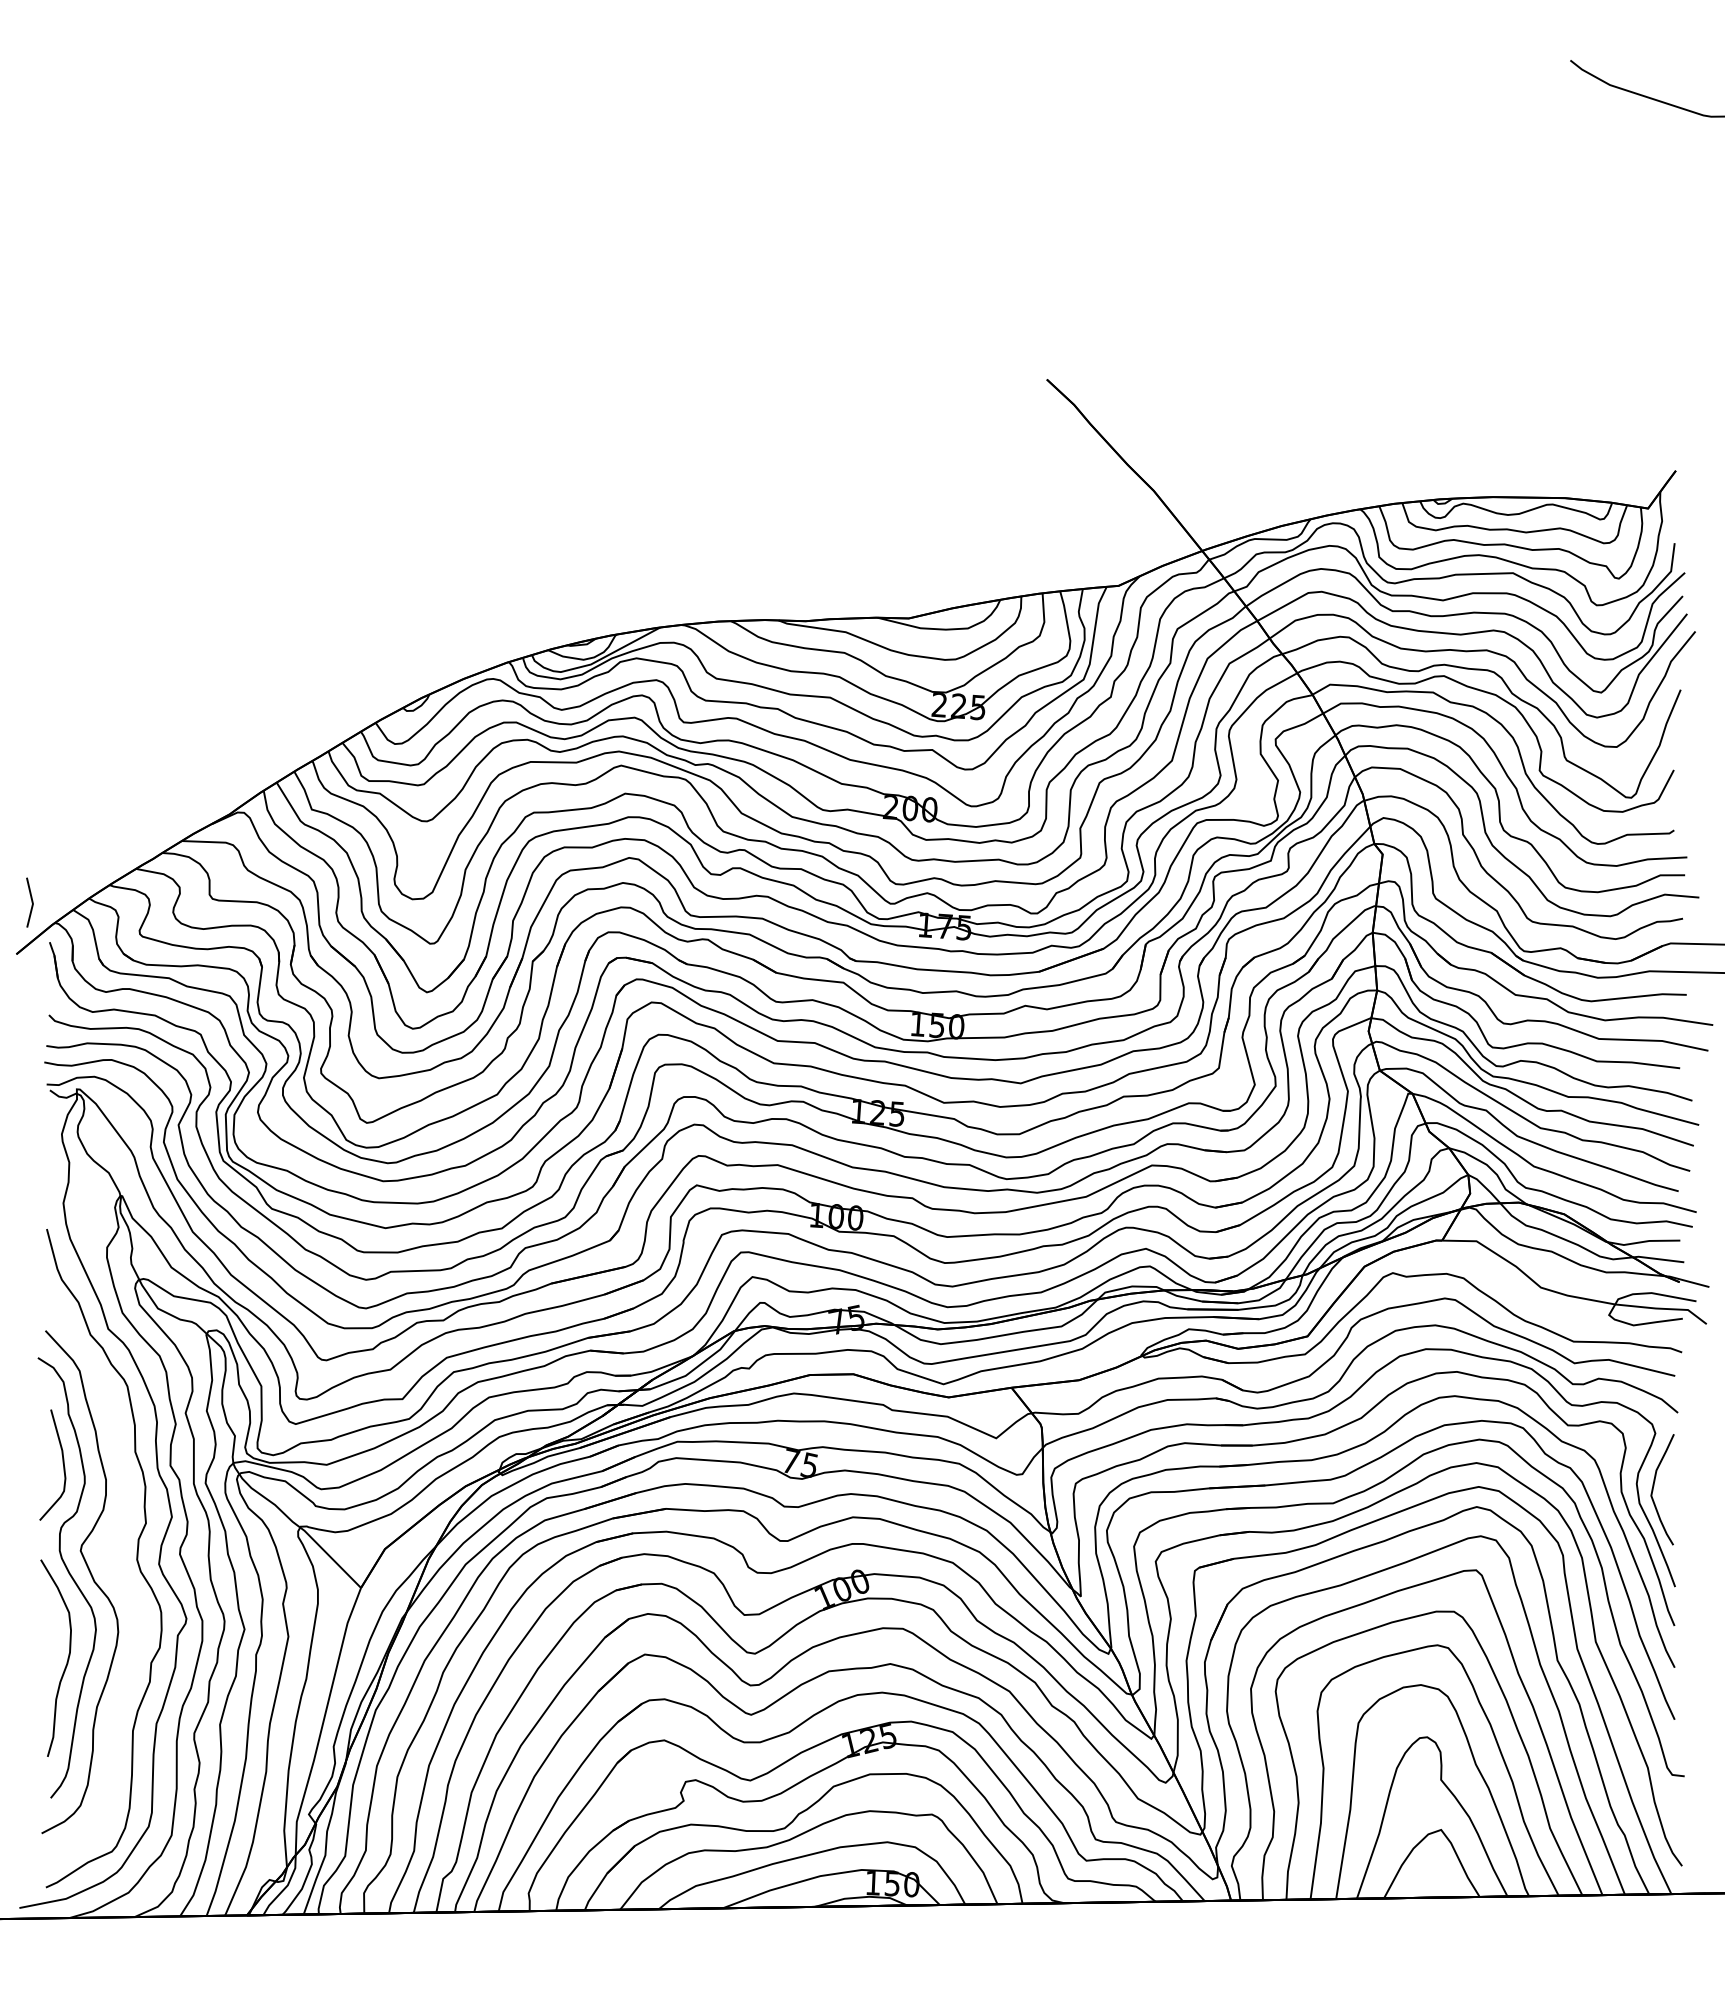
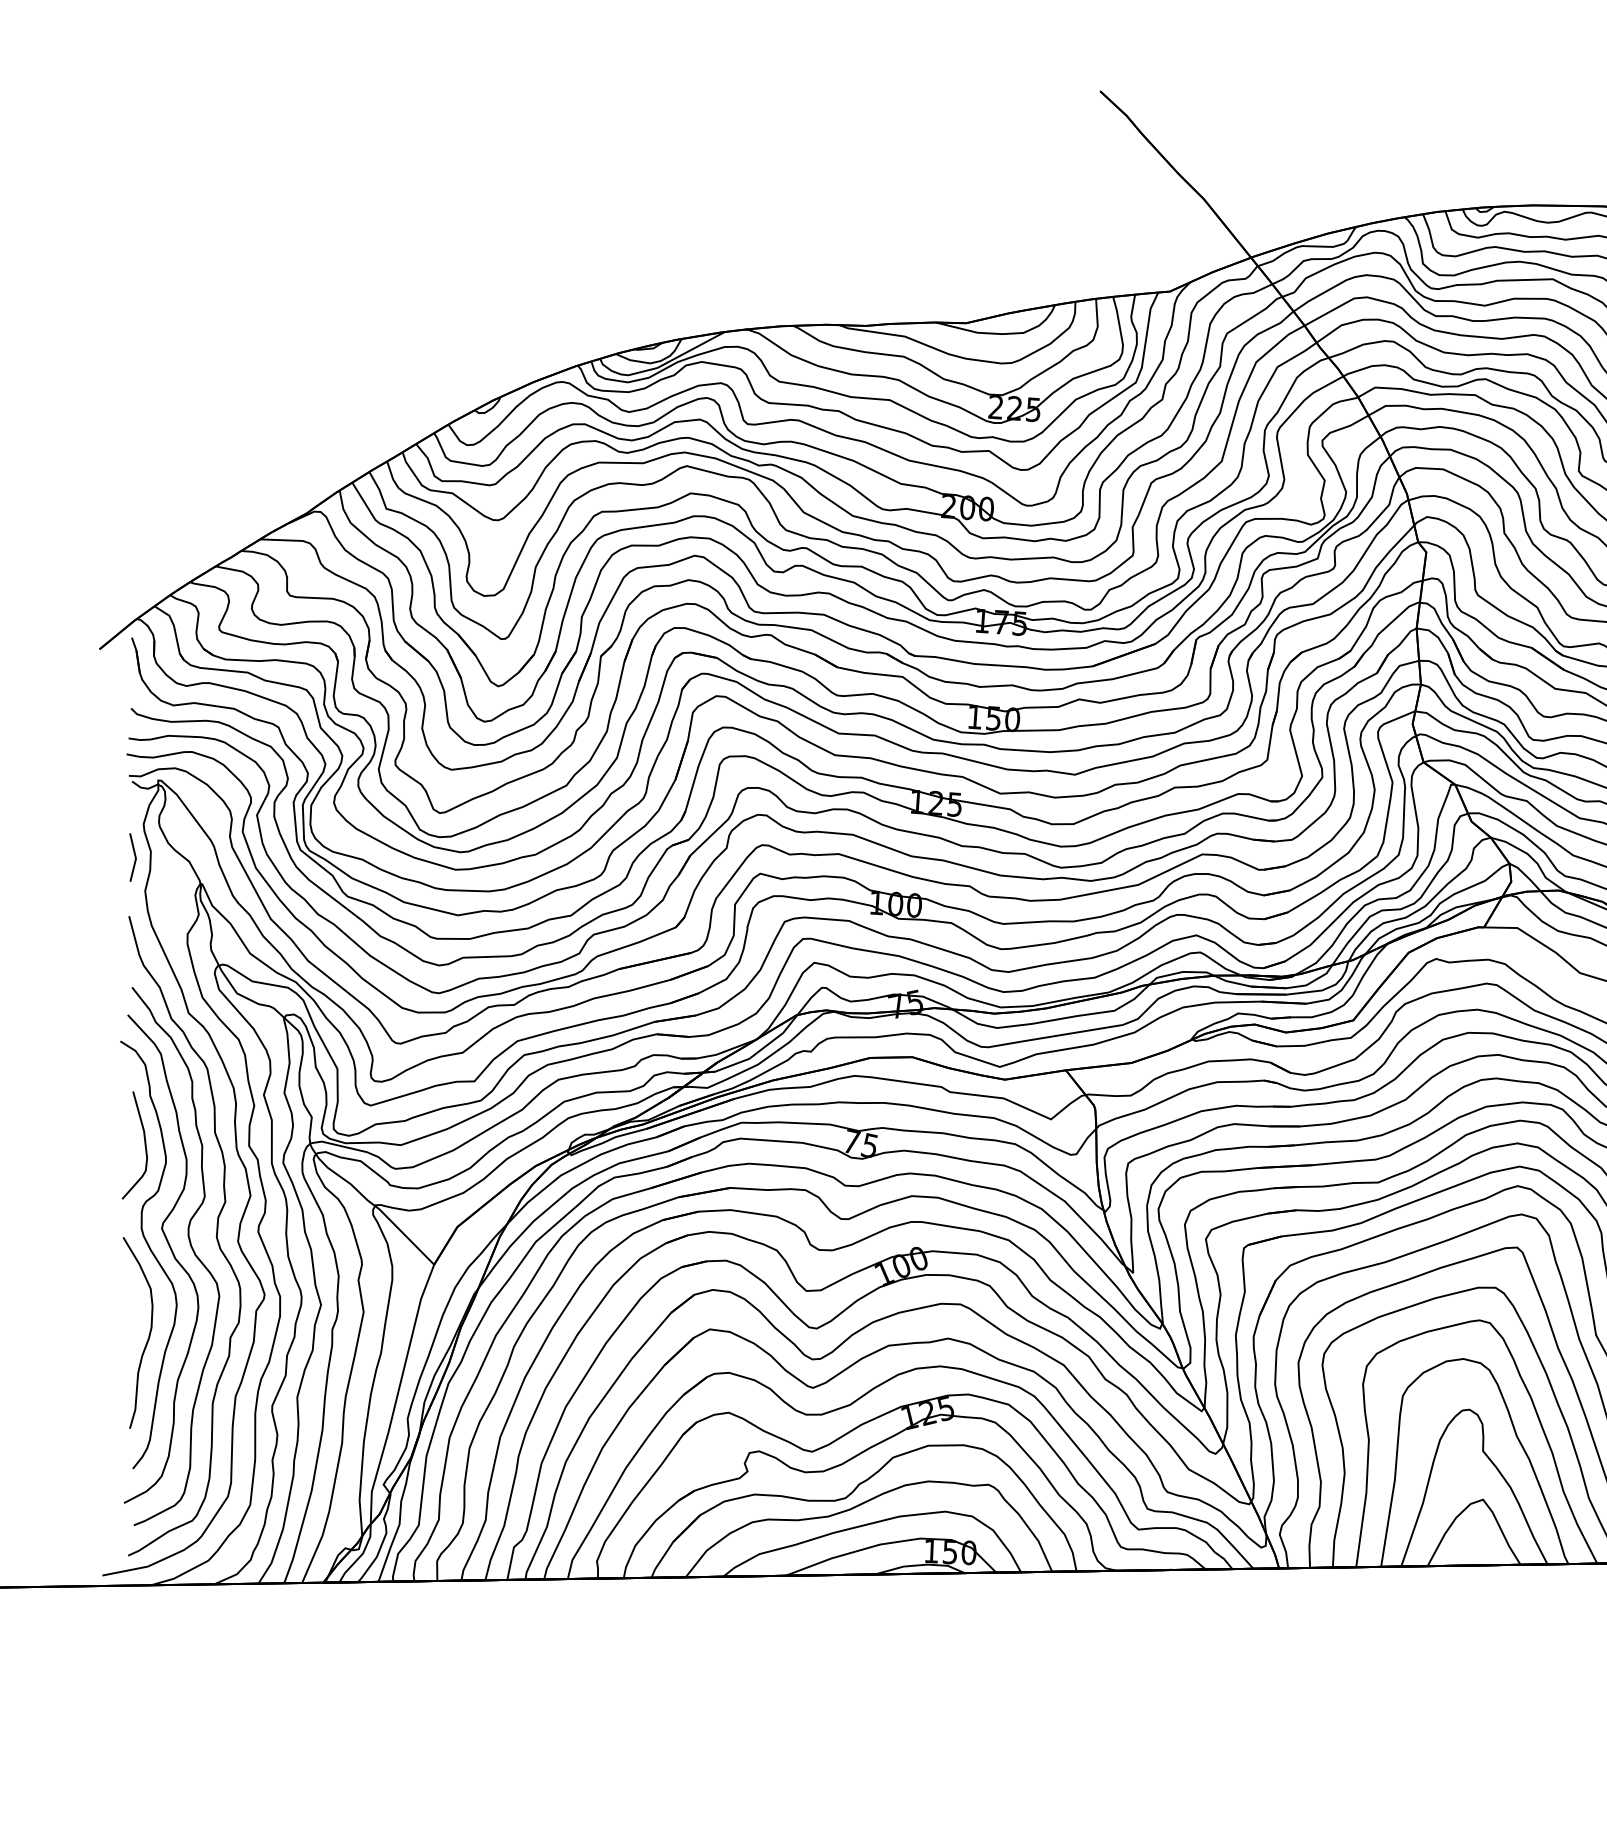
line: (31, 902) -> (134, 857), moved
curve: (110, 1570) -> (190, 1247), added

